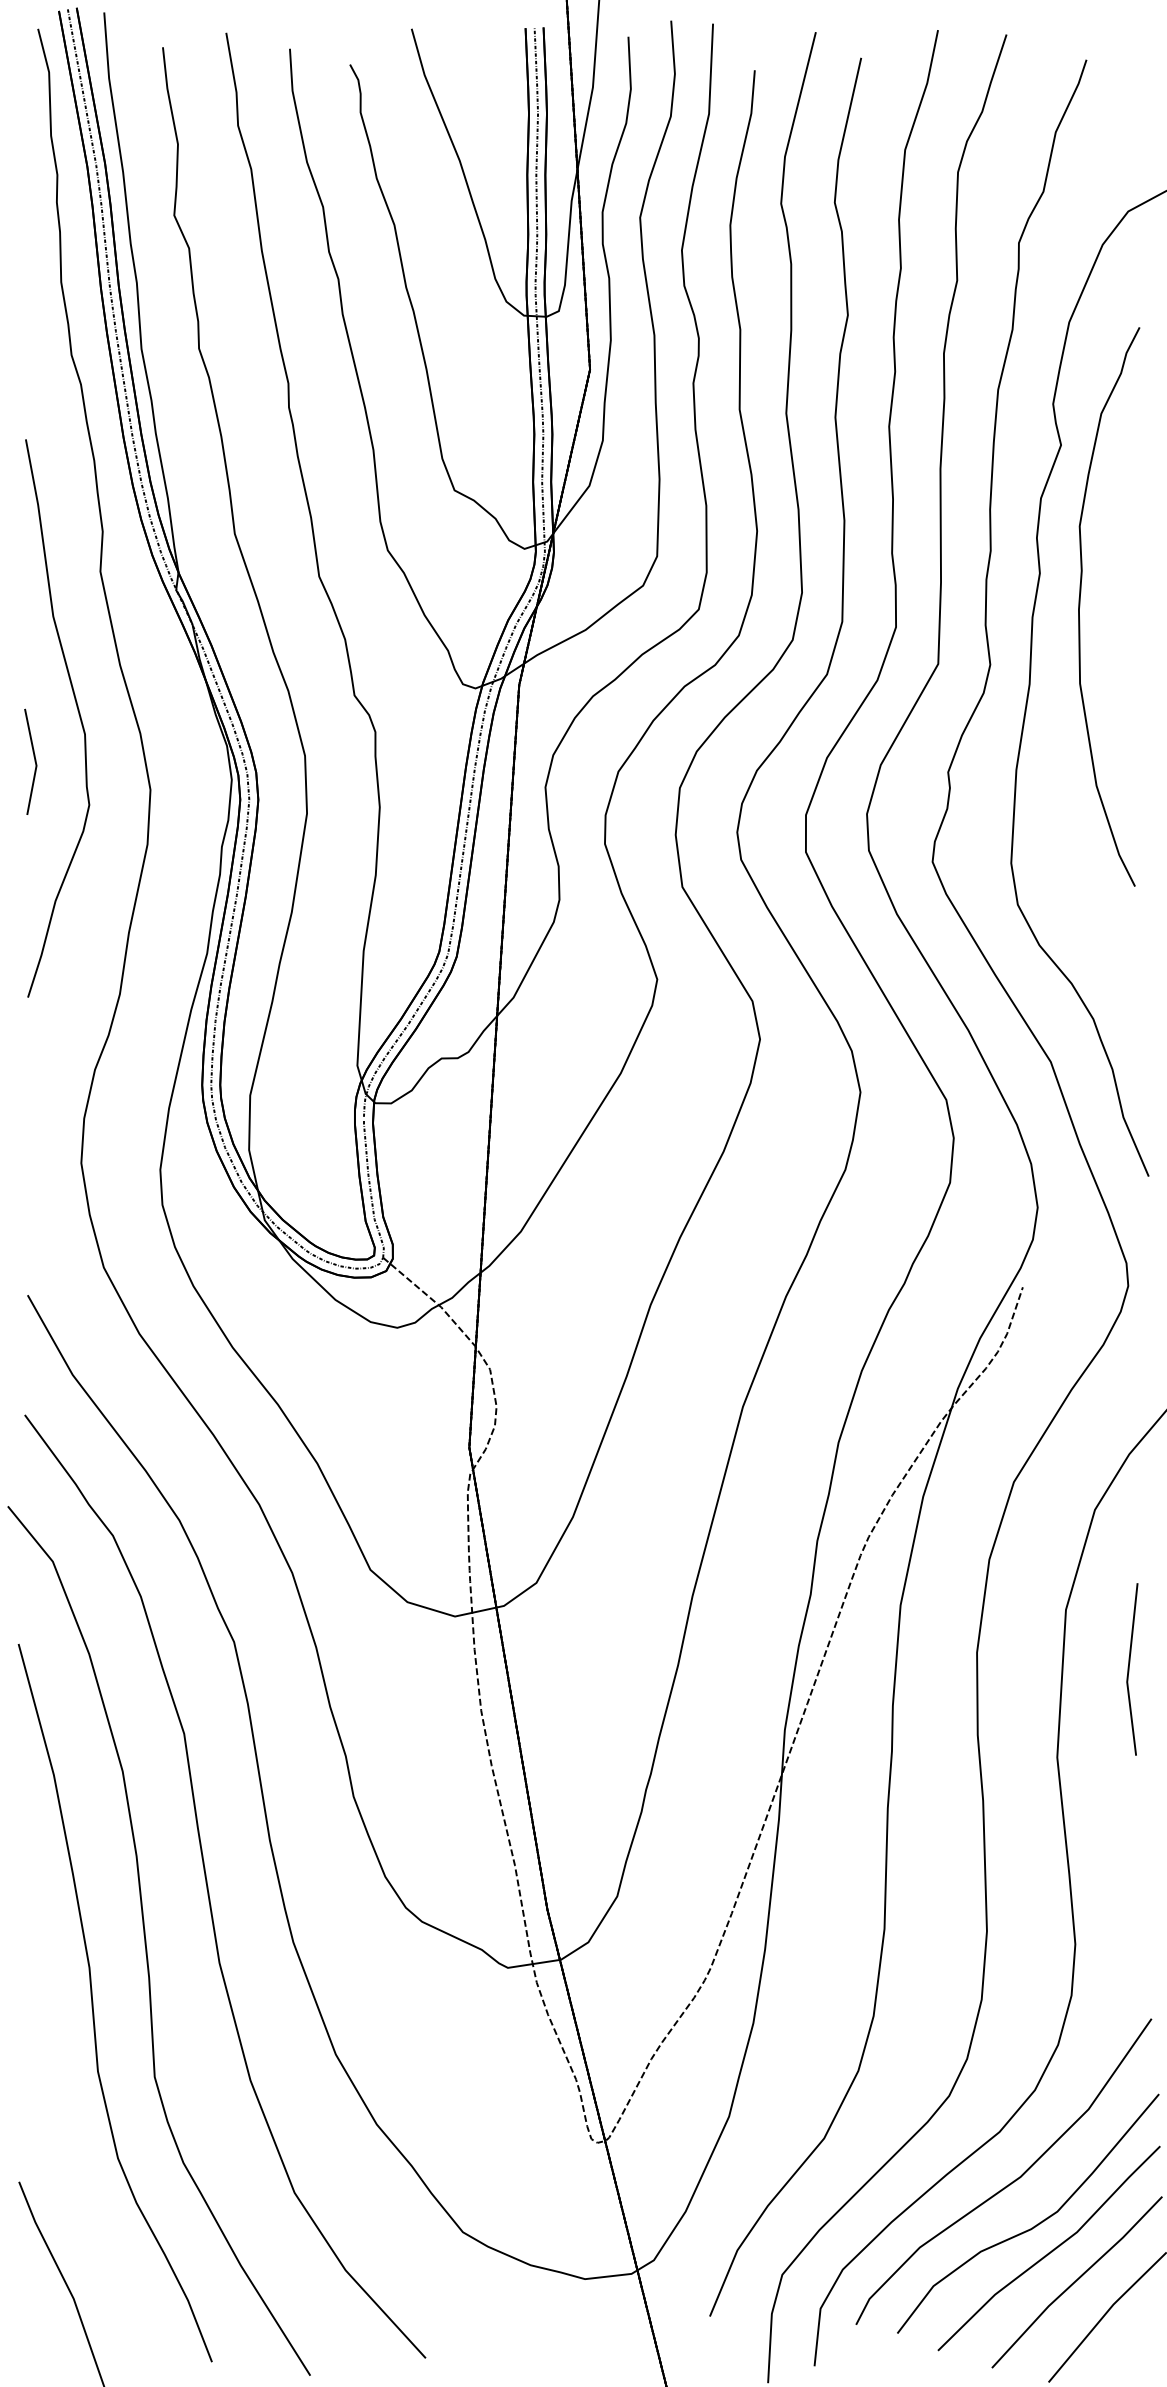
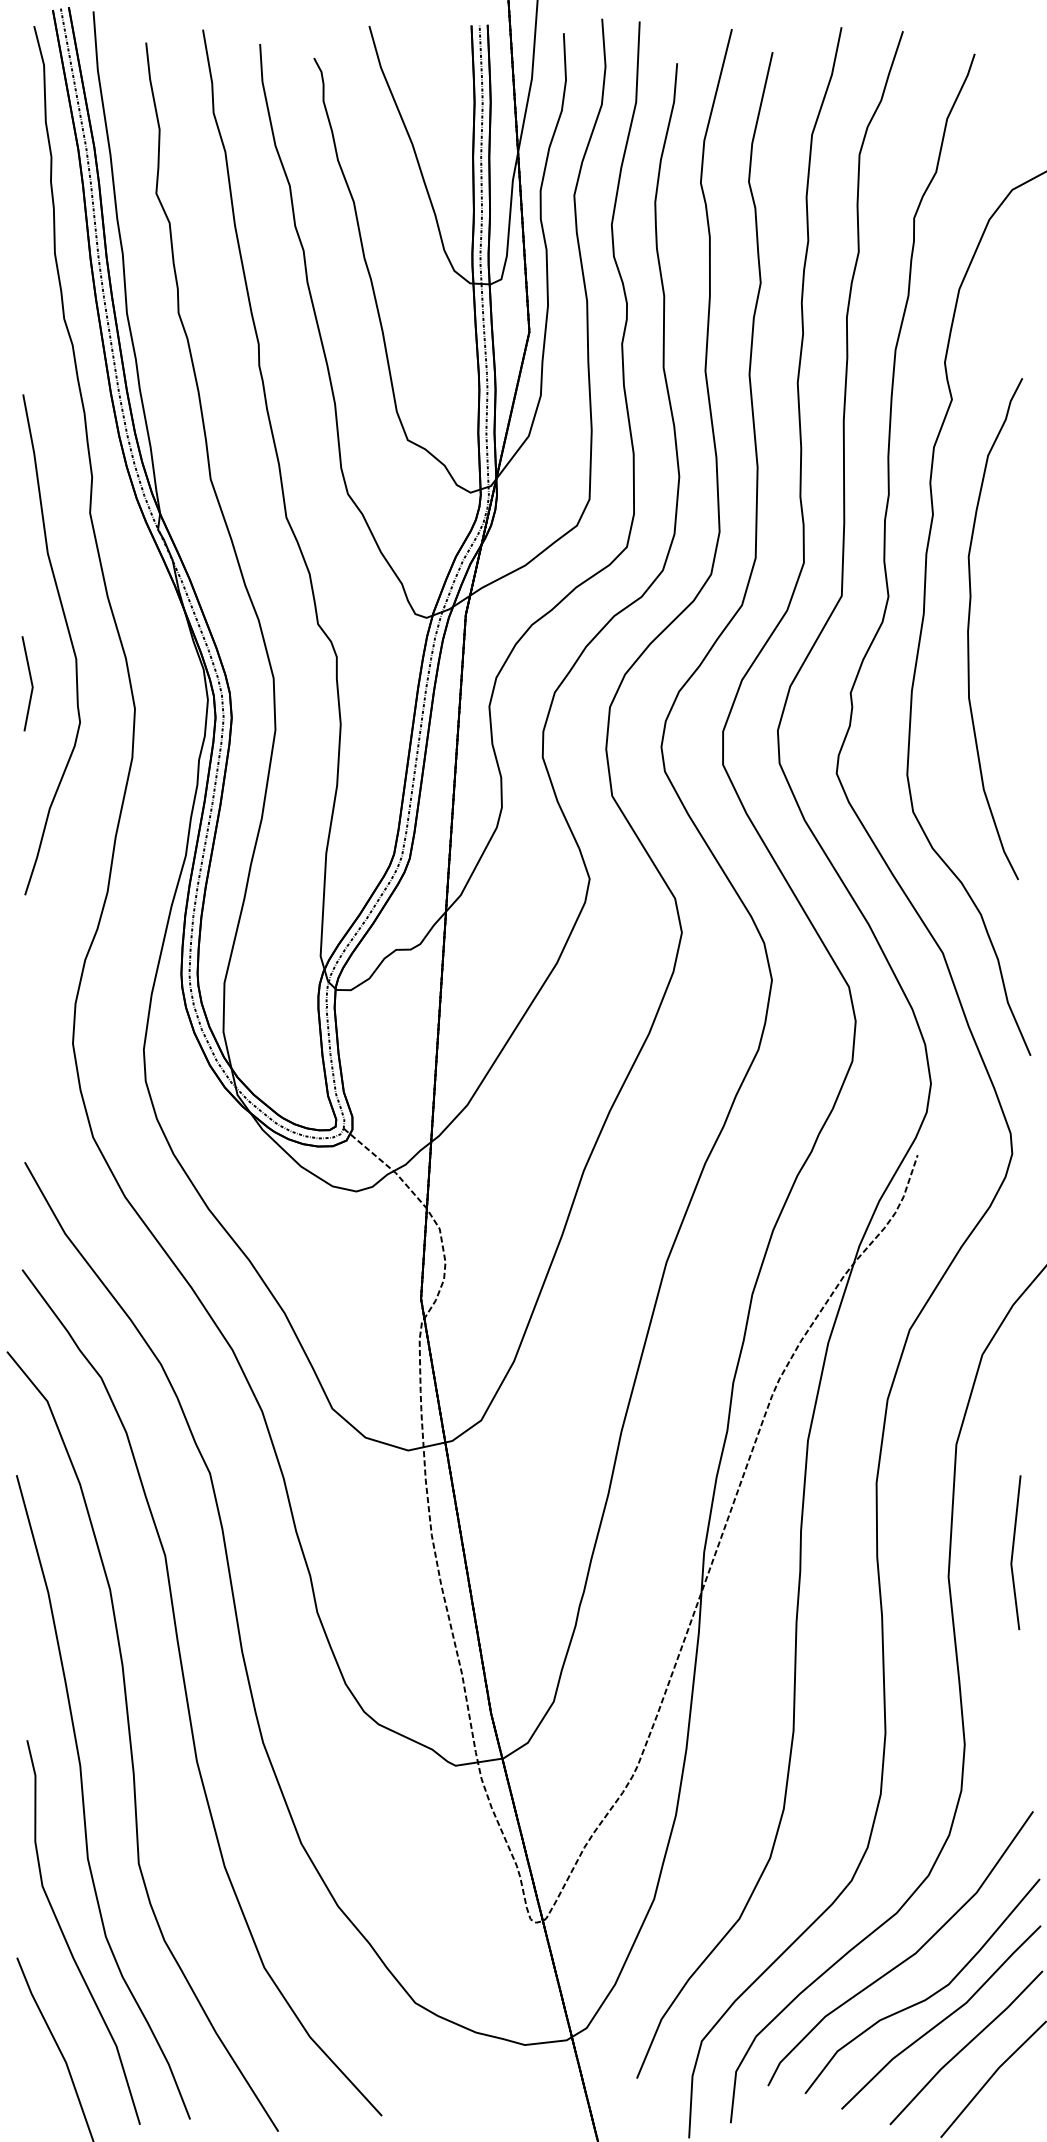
curve: (1080, 606) -> (969, 628), moved
line: (1129, 1669) -> (1013, 1552), moved
curve: (74, 2162) -> (66, 1940), added

